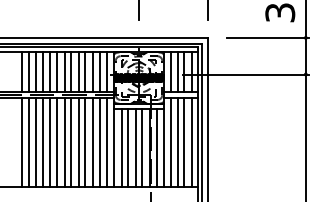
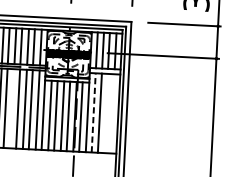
line: (78, 142) -> (12, 108), removed
line: (170, 142) -> (93, 112), solid -> dashed
line: (184, 142) -> (105, 113), removed
line: (191, 142) -> (112, 113), removed

